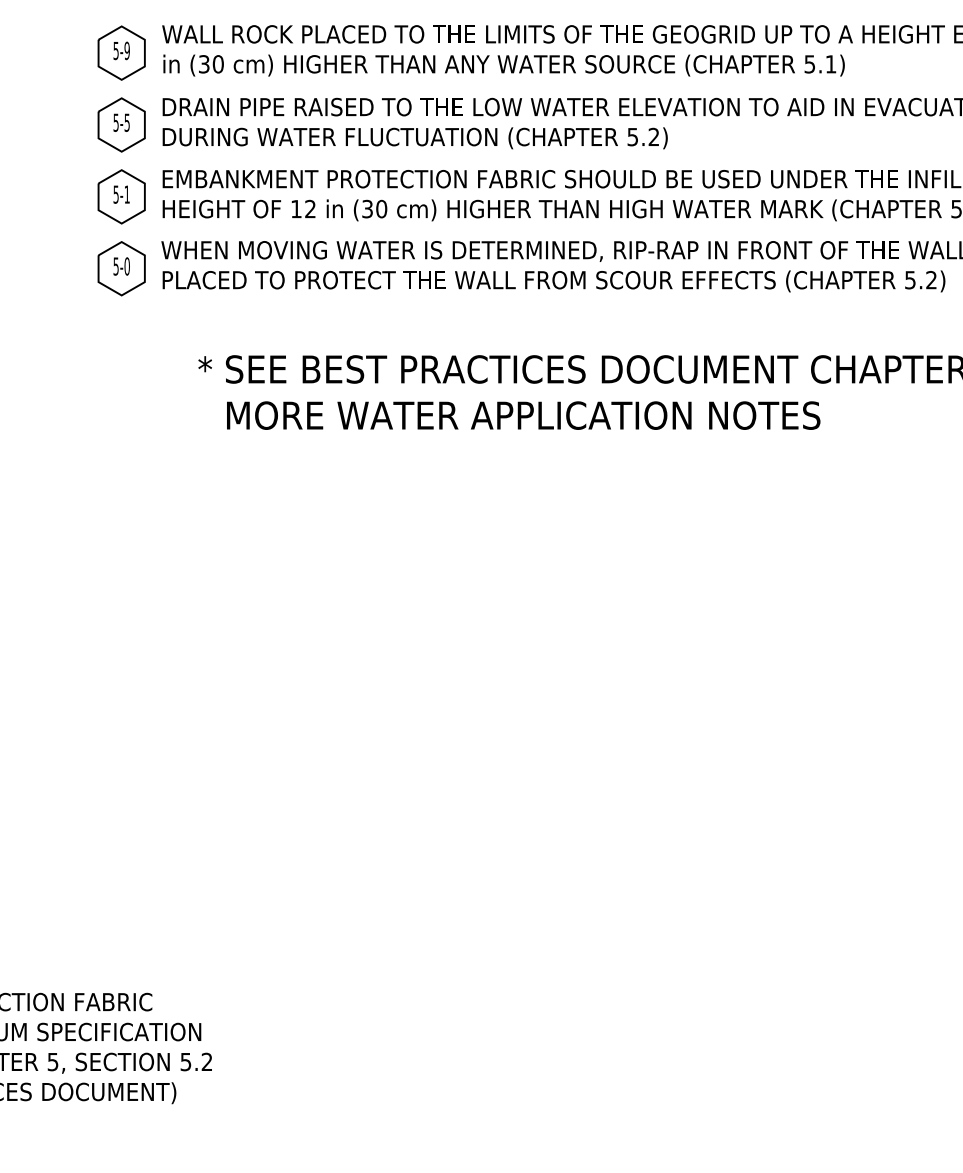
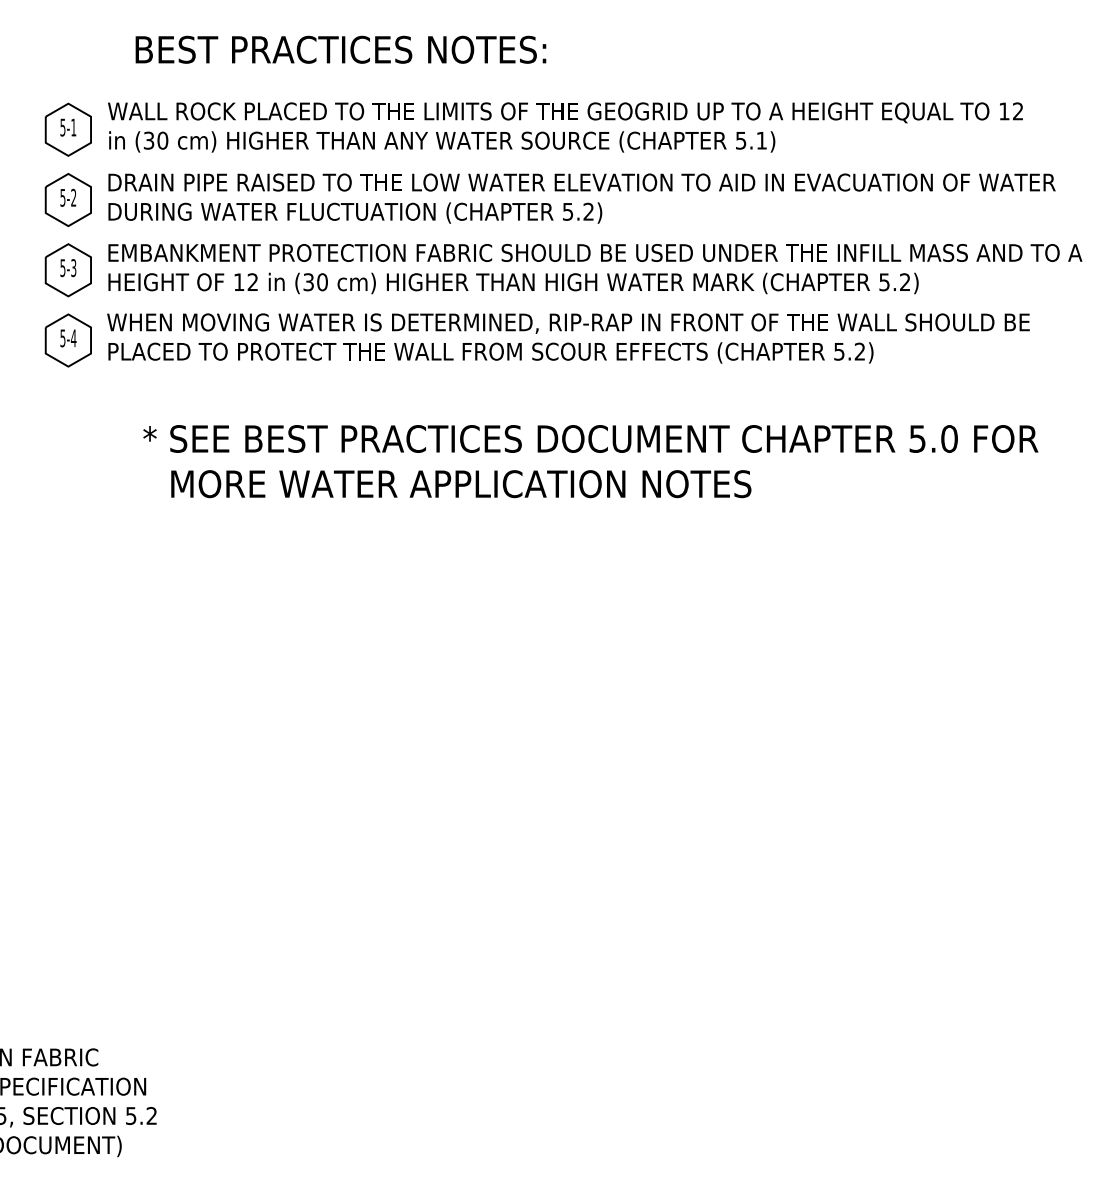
text: (126, 50) -> (73, 127), 5-9 -> 5-1
text: (126, 122) -> (73, 197), 5-5 -> 5-2
text: (126, 195) -> (73, 268), 5-1 -> 5-3
text: (126, 266) -> (73, 338), 5-0 -> 5-4

